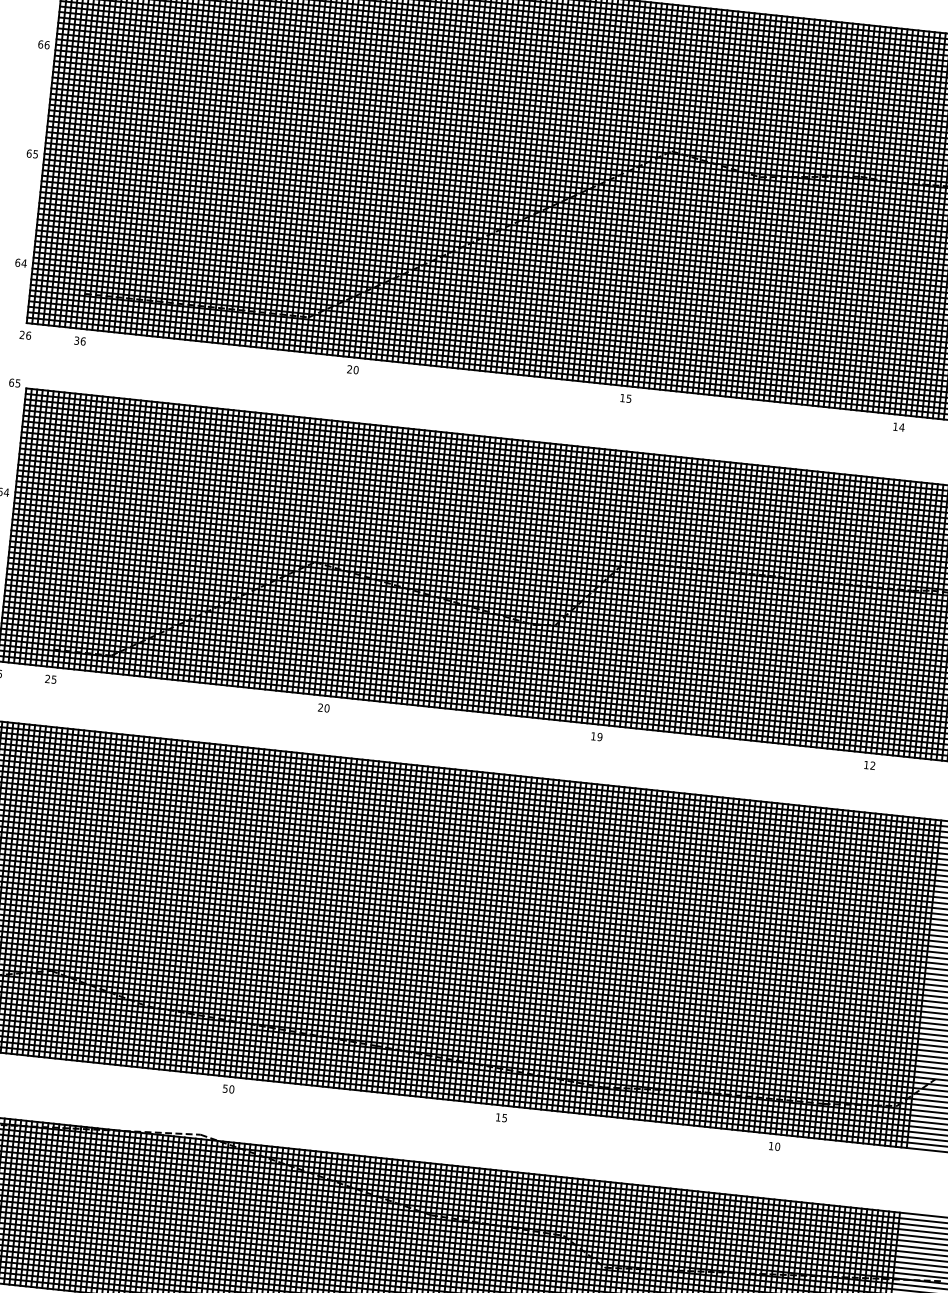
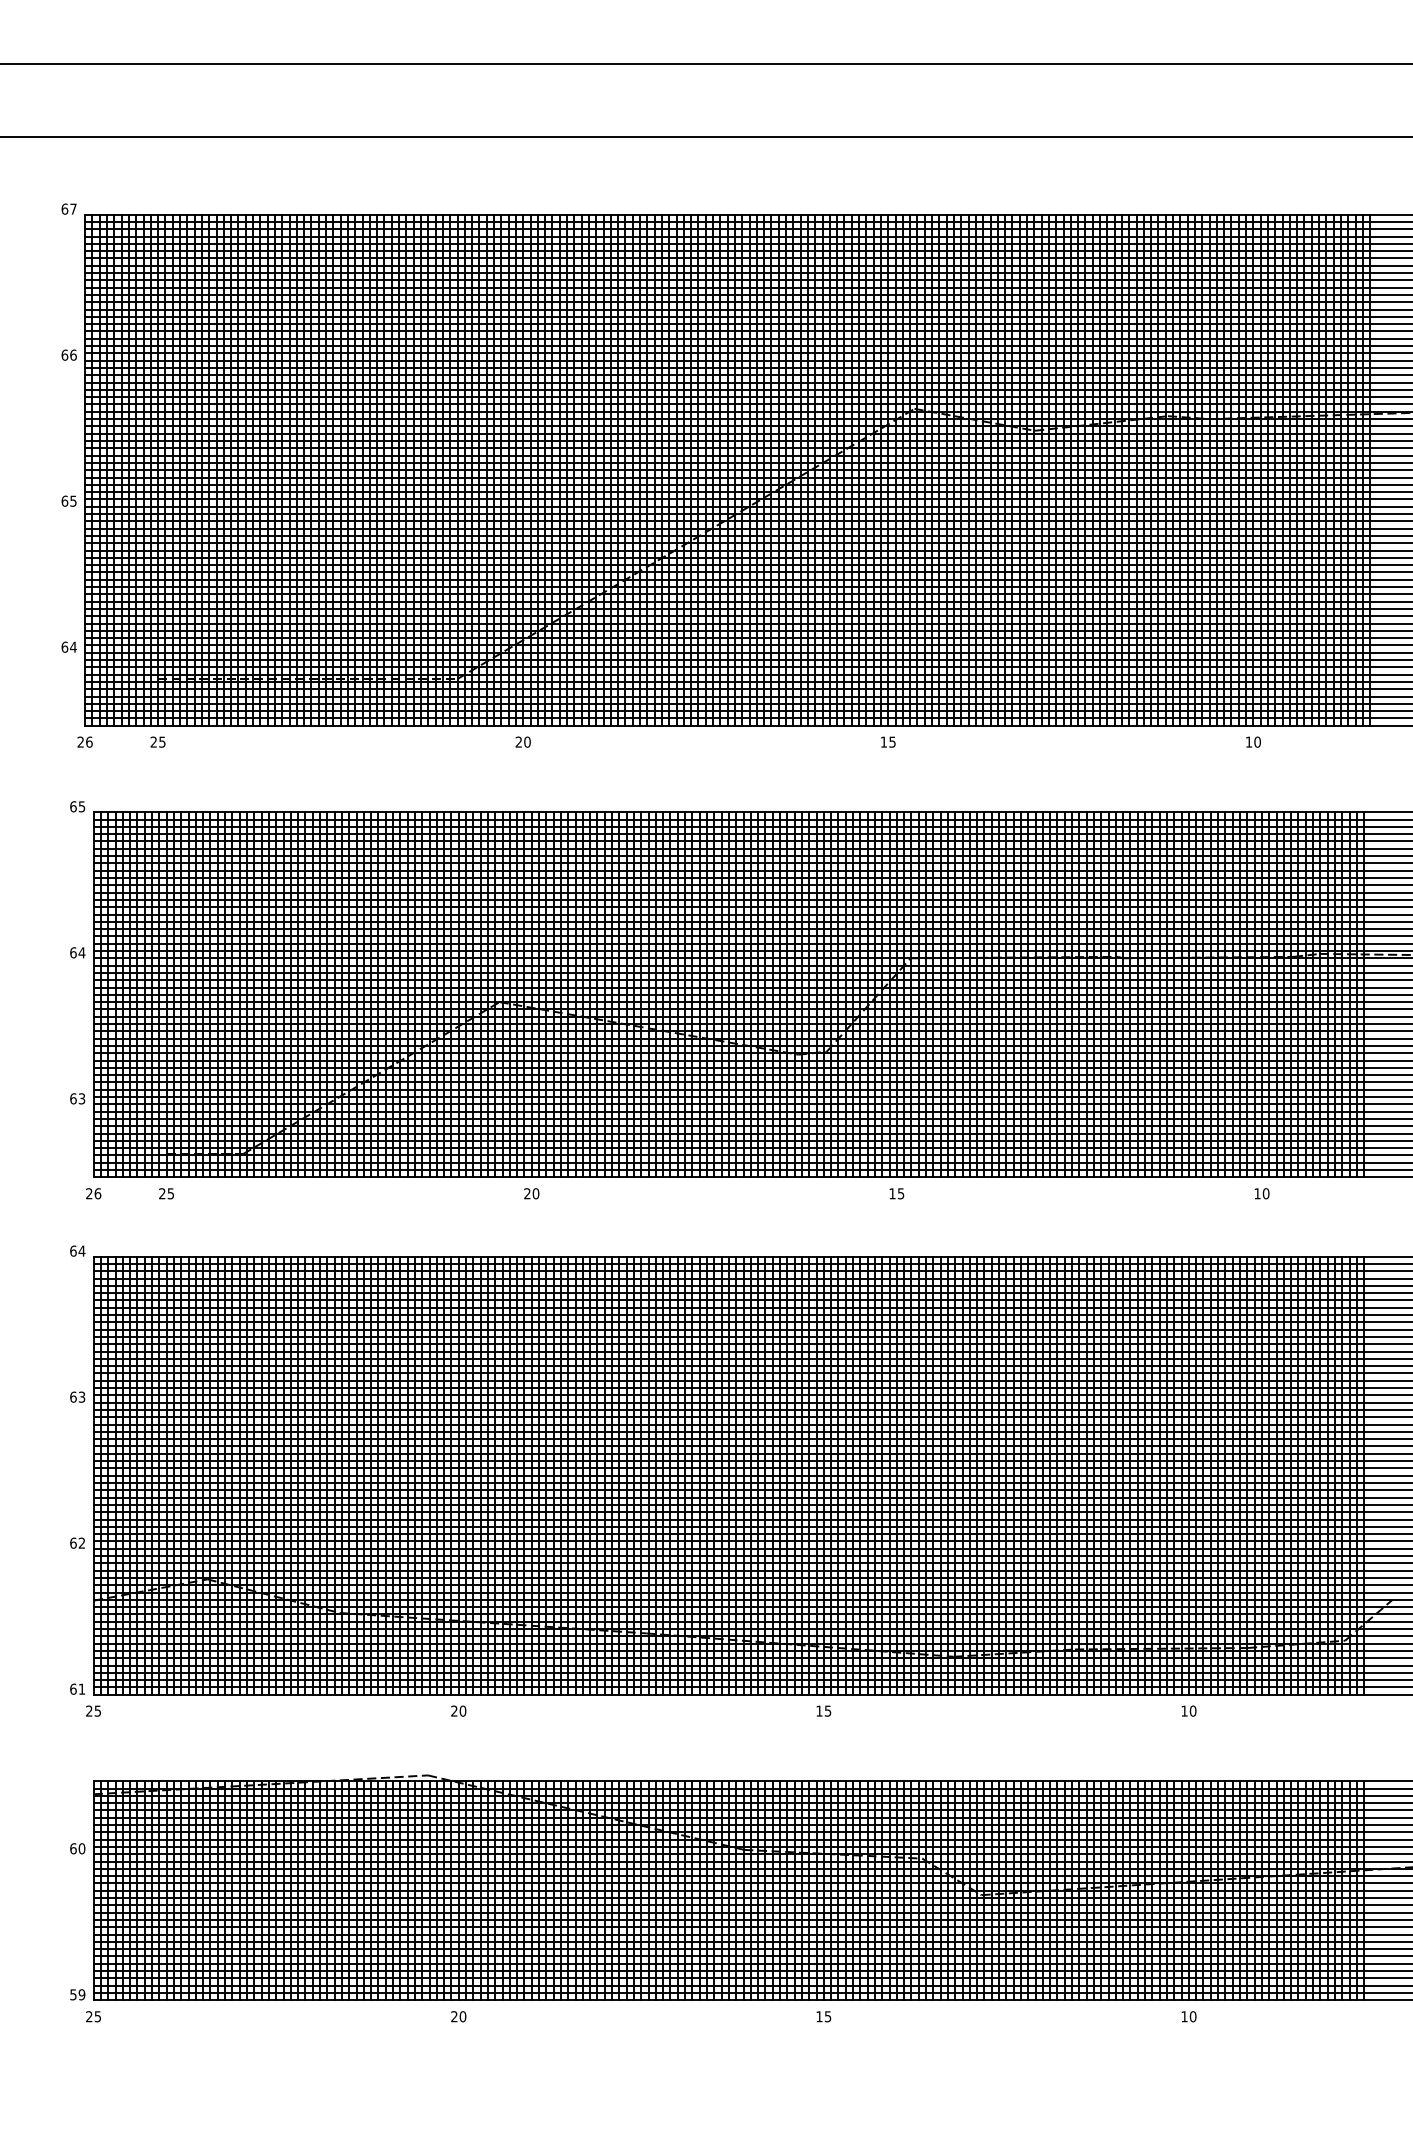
text: (79, 340) -> (157, 741), 36 -> 25
text: (901, 426) -> (1257, 741), 14 -> 10
text: (599, 736) -> (900, 1193), 19 -> 15
text: (872, 765) -> (1265, 1193), 12 -> 10
text: (225, 1088) -> (454, 1710), 50 -> 20

